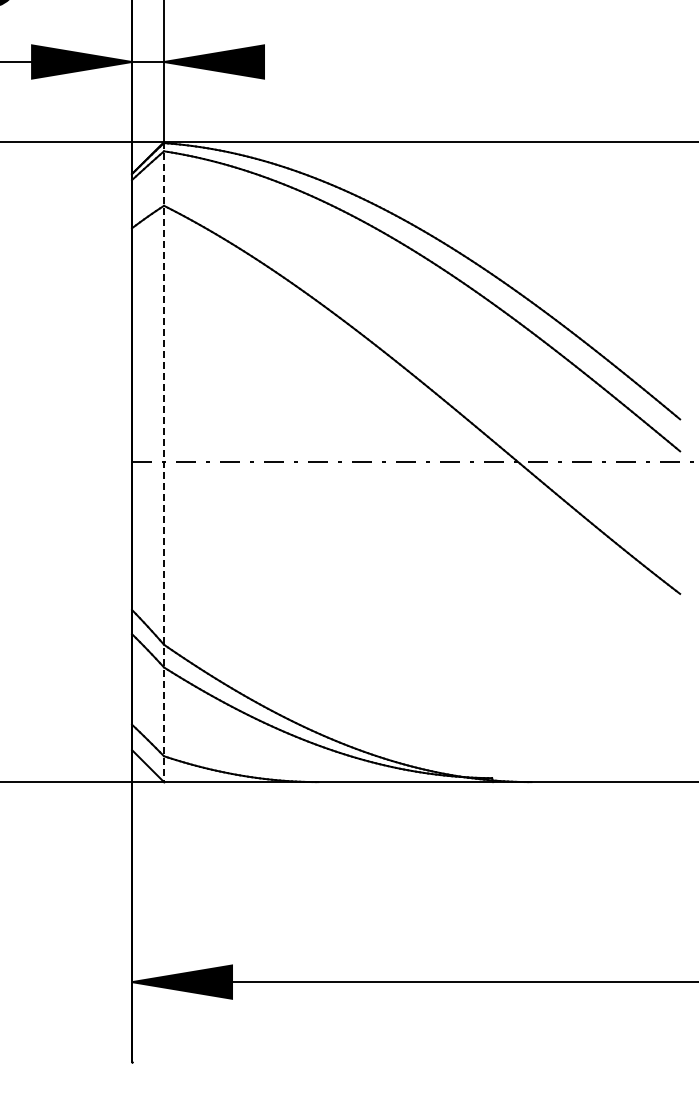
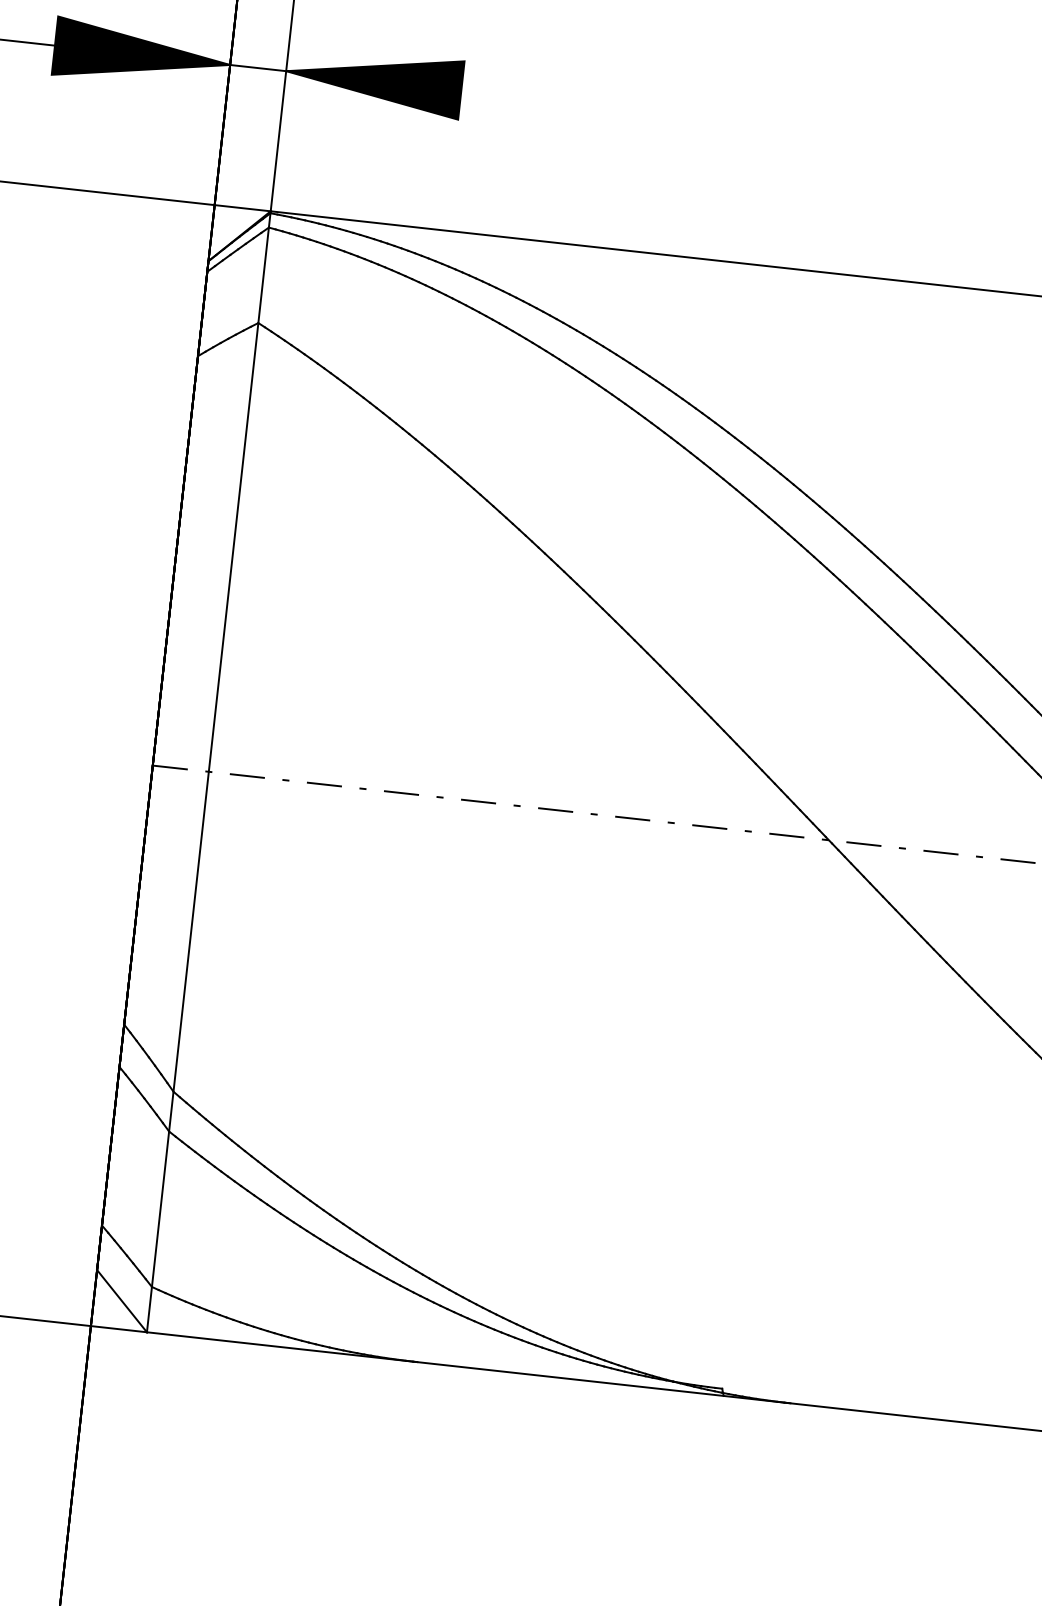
line: (164, 462) -> (209, 772), dashed -> solid

